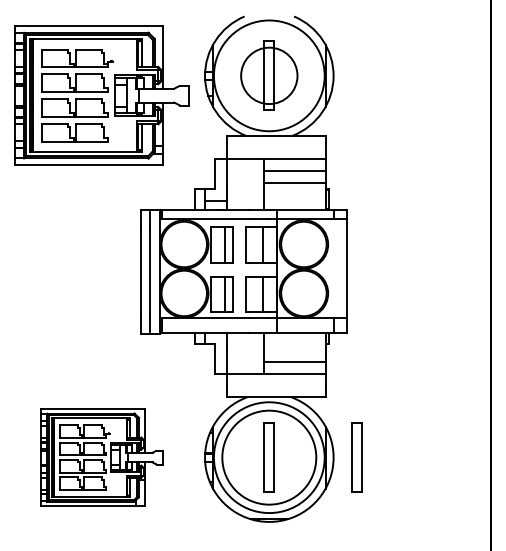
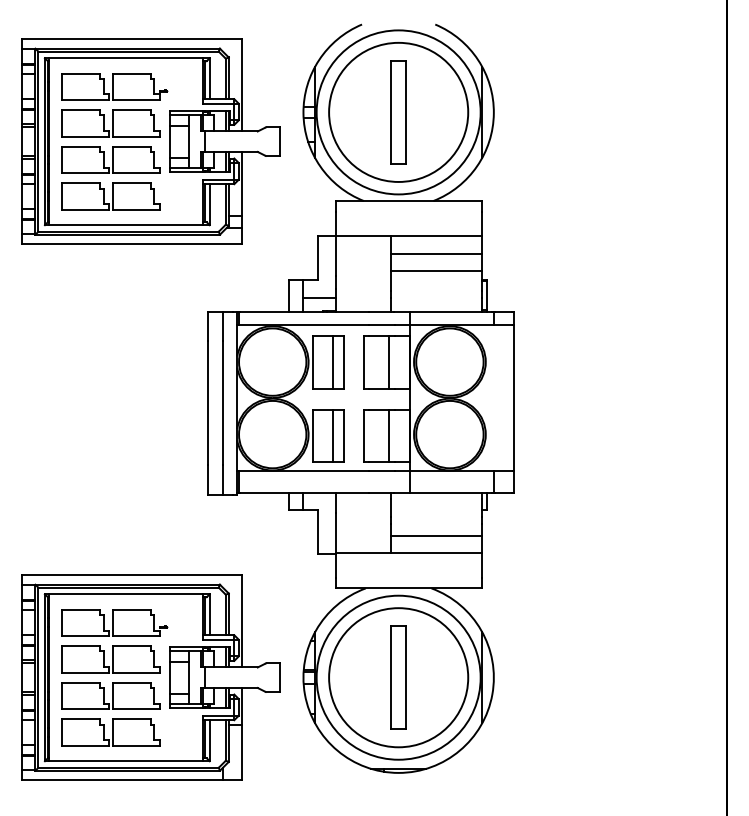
circle: (269, 75) -> (398, 111), size x1.67
part: (101, 457) -> (150, 677), size x1.43
part: (356, 457) -> (527, 677), removed

